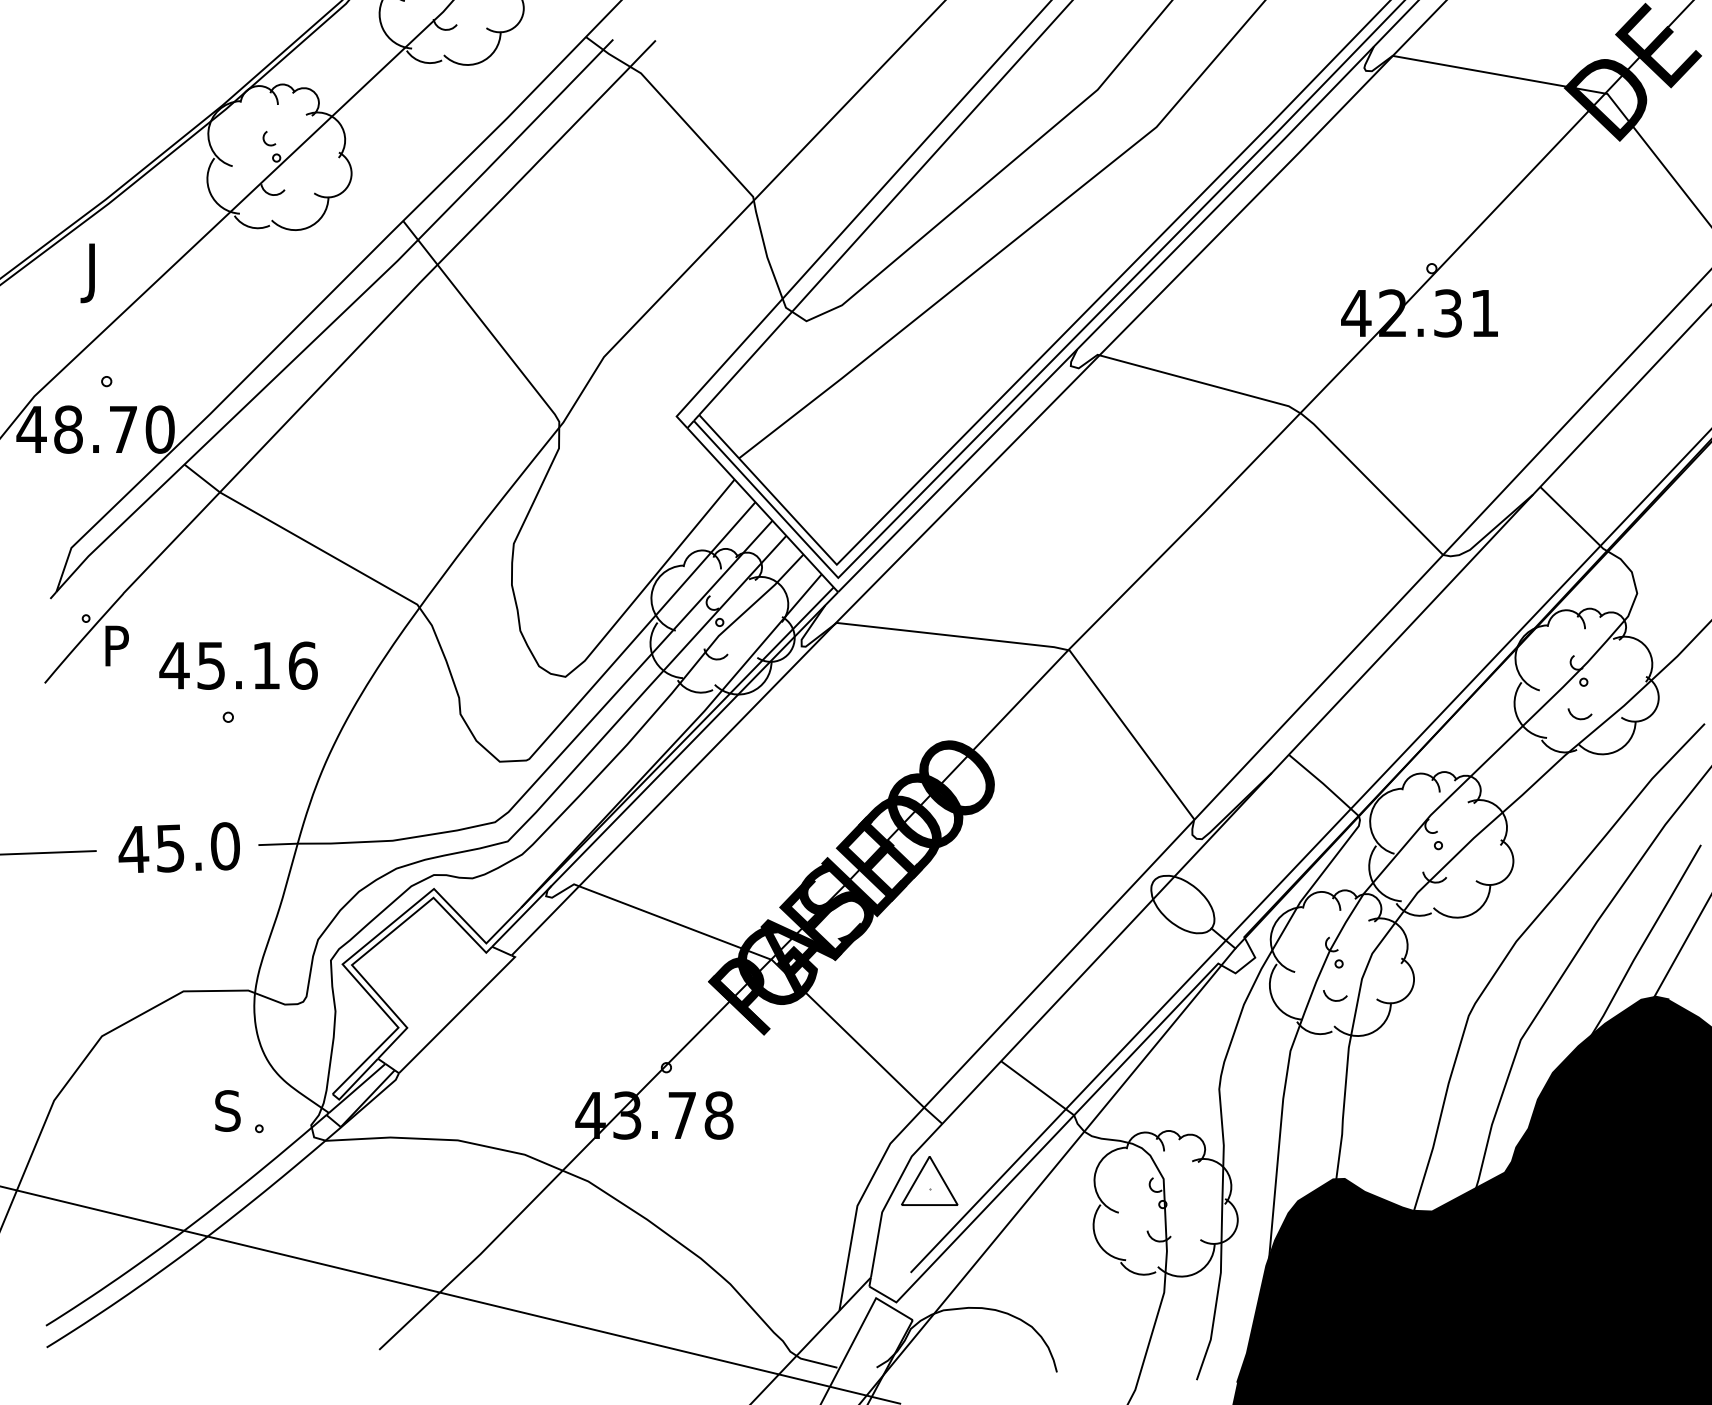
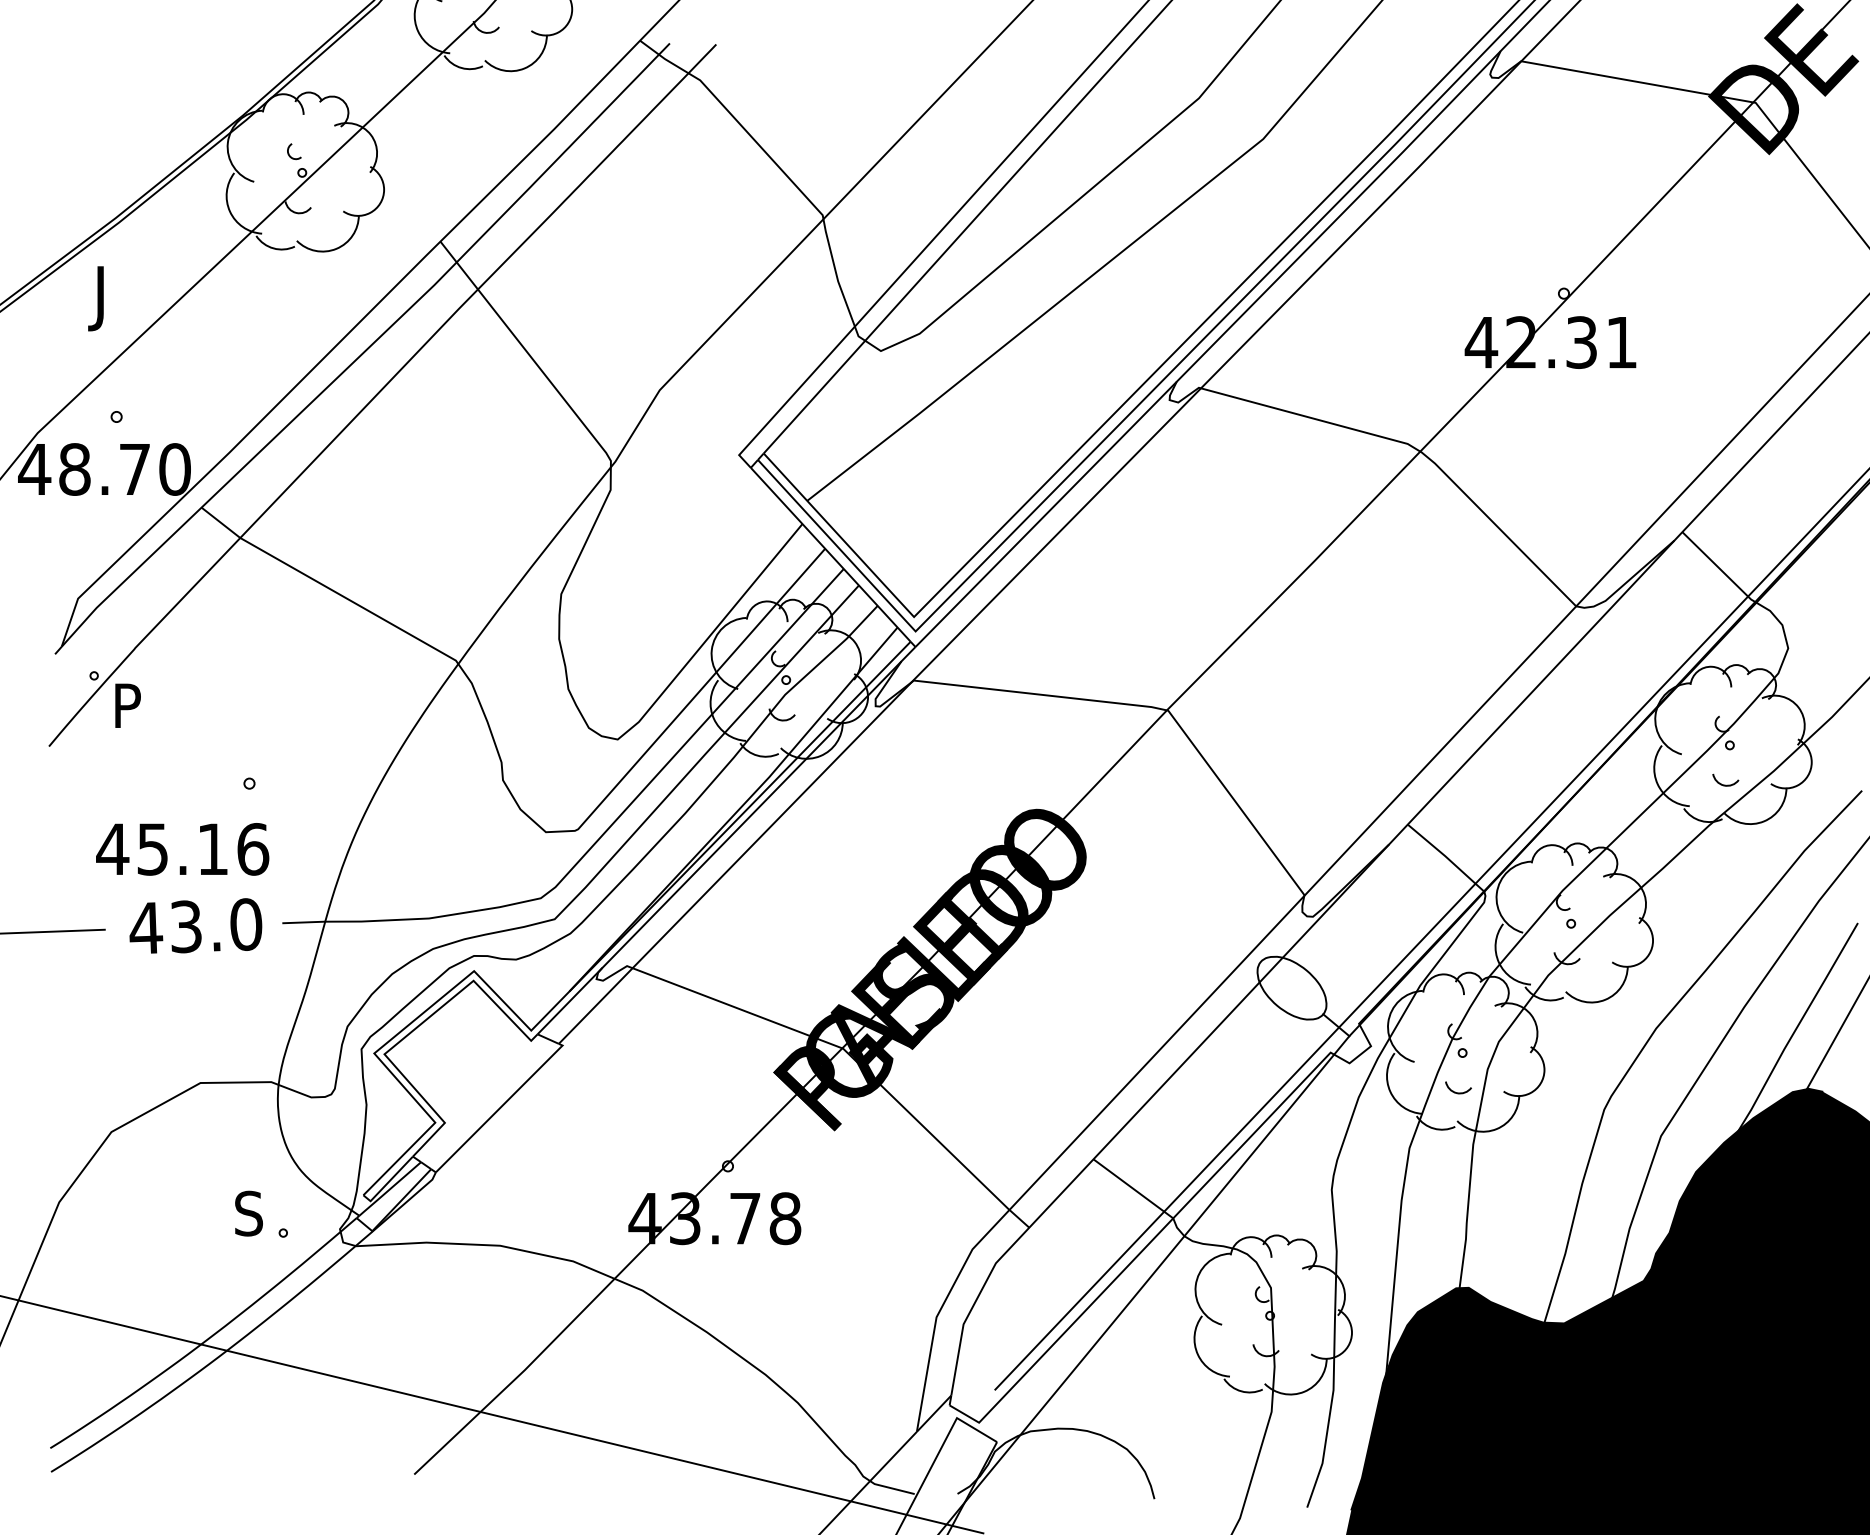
text: (238, 665) -> (182, 849), moved
text: (170, 848) -> (186, 926), 45.0 -> 43.0
part: (929, 1180) -> (1015, 1289), removed

